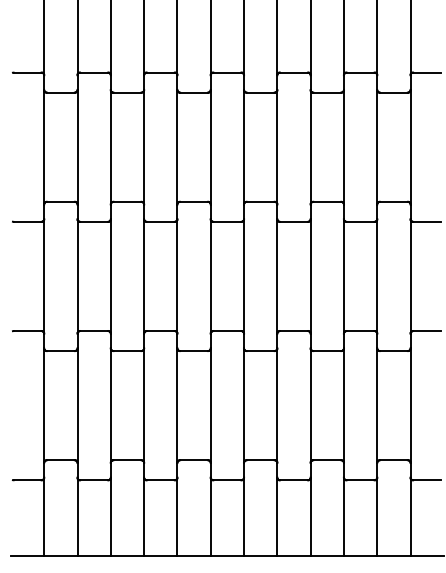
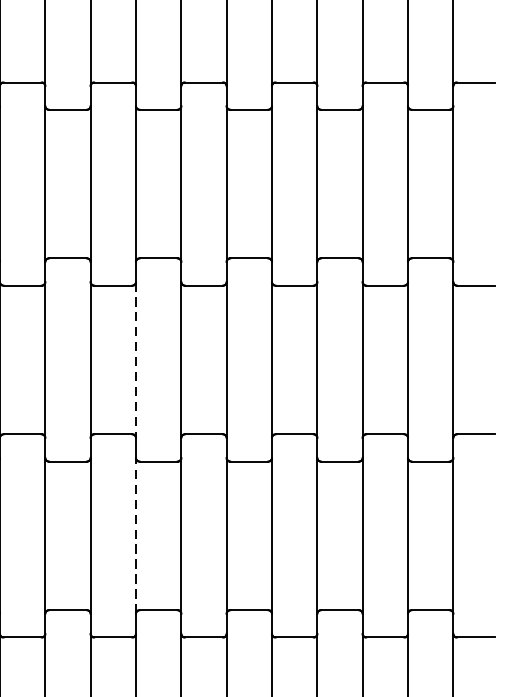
line: (177, 276) -> (136, 360), solid -> dashed
line: (177, 405) -> (136, 535), solid -> dashed

